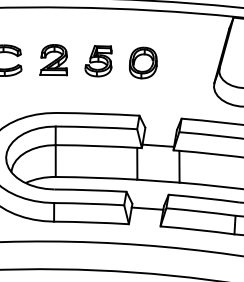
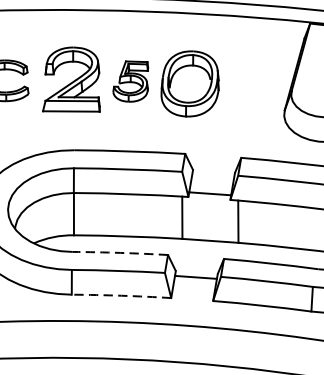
part: (53, 60) -> (70, 80), size x1.6
part: (143, 62) -> (190, 83), size x1.6
arc: (90, 190) -> (120, 253), solid -> dashed
arc: (91, 222) -> (121, 295), solid -> dashed

